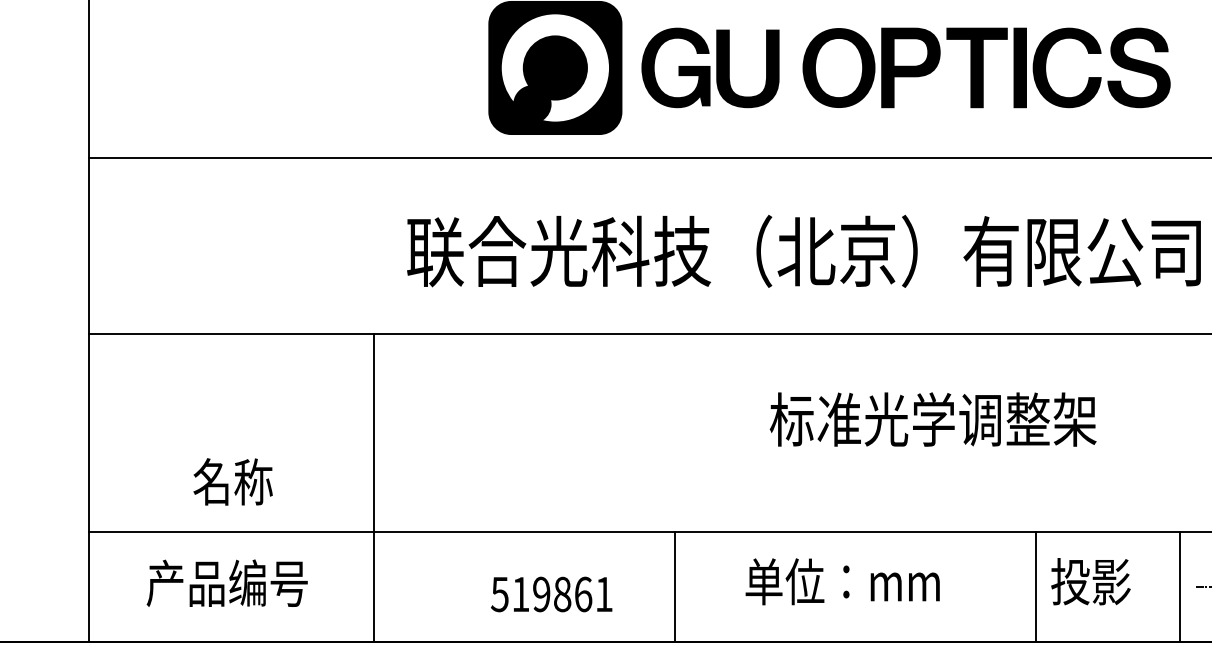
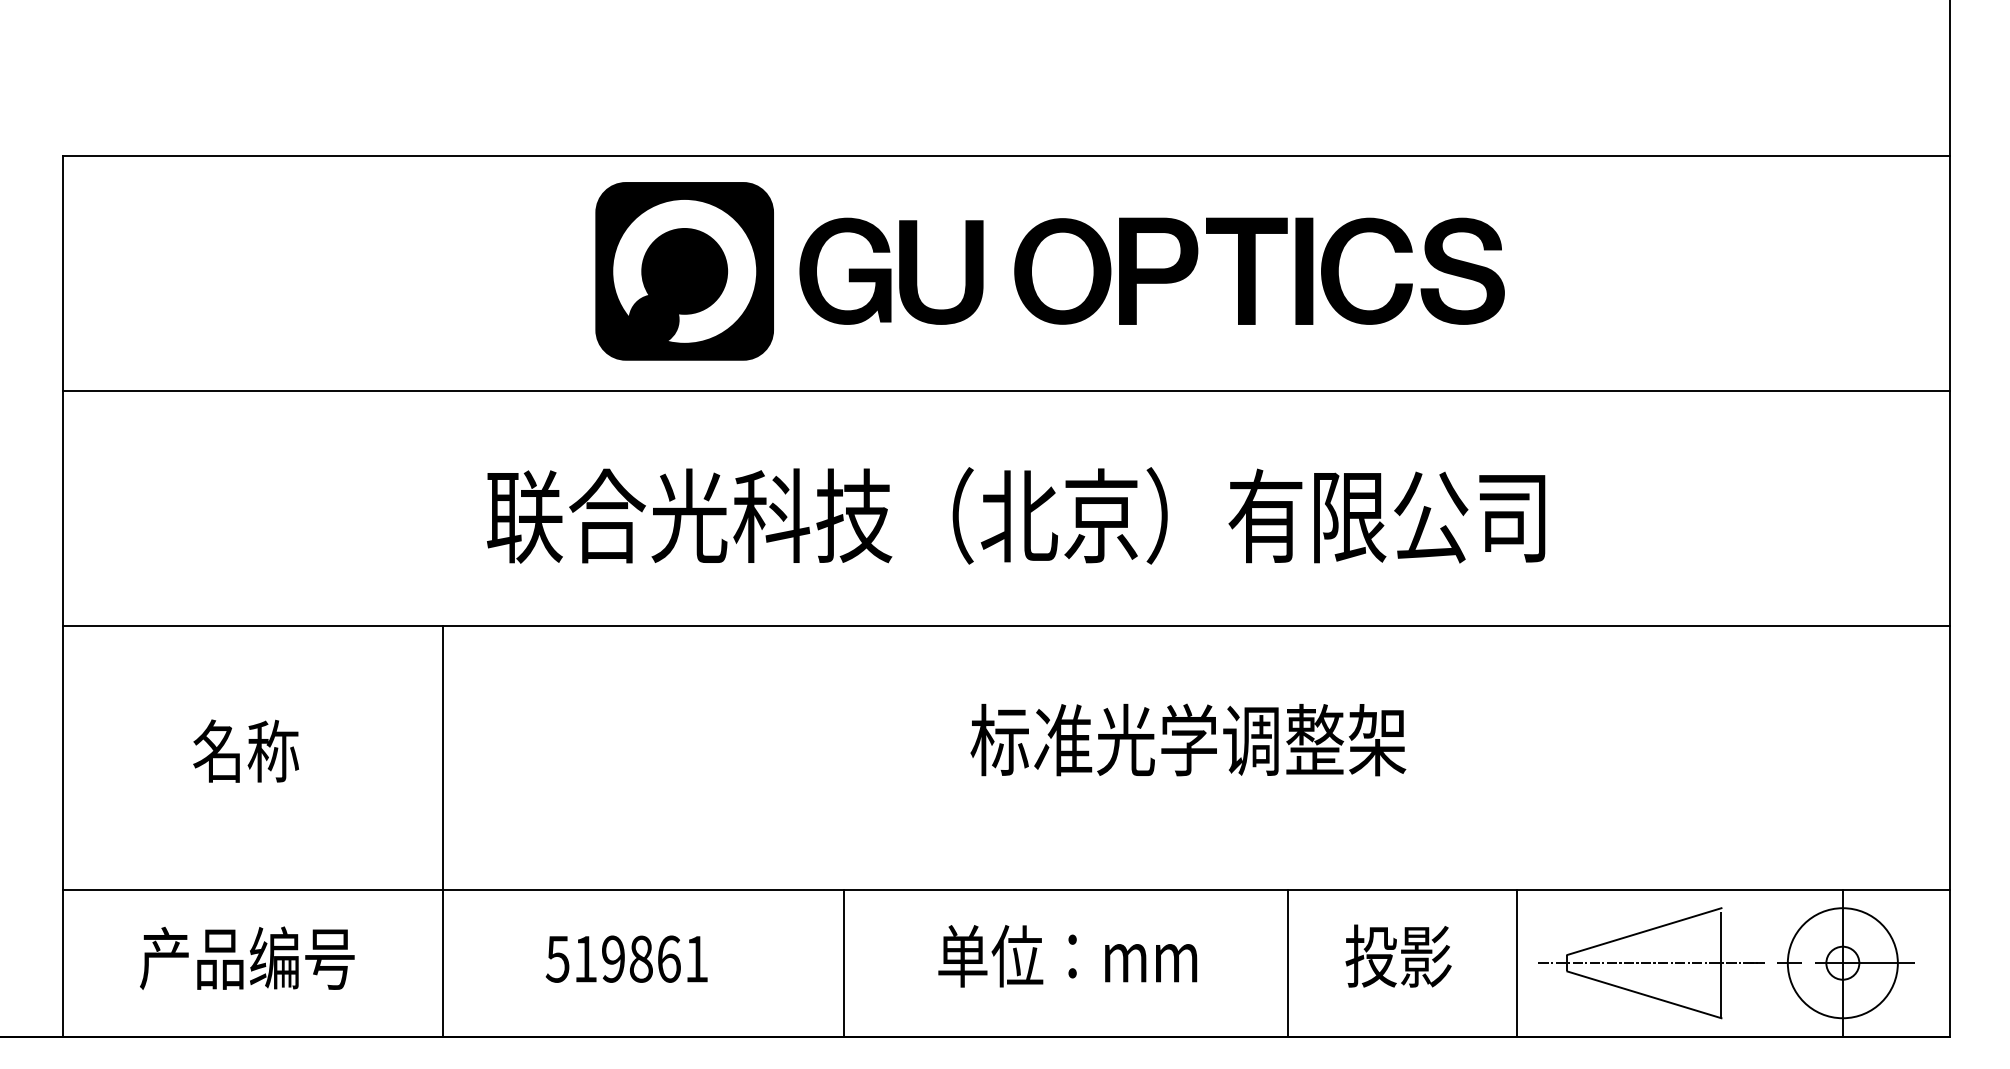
text: (232, 481) -> (245, 750), moved
line: (1036, 586) -> (1287, 962), moved
text: (551, 593) -> (626, 958), moved

